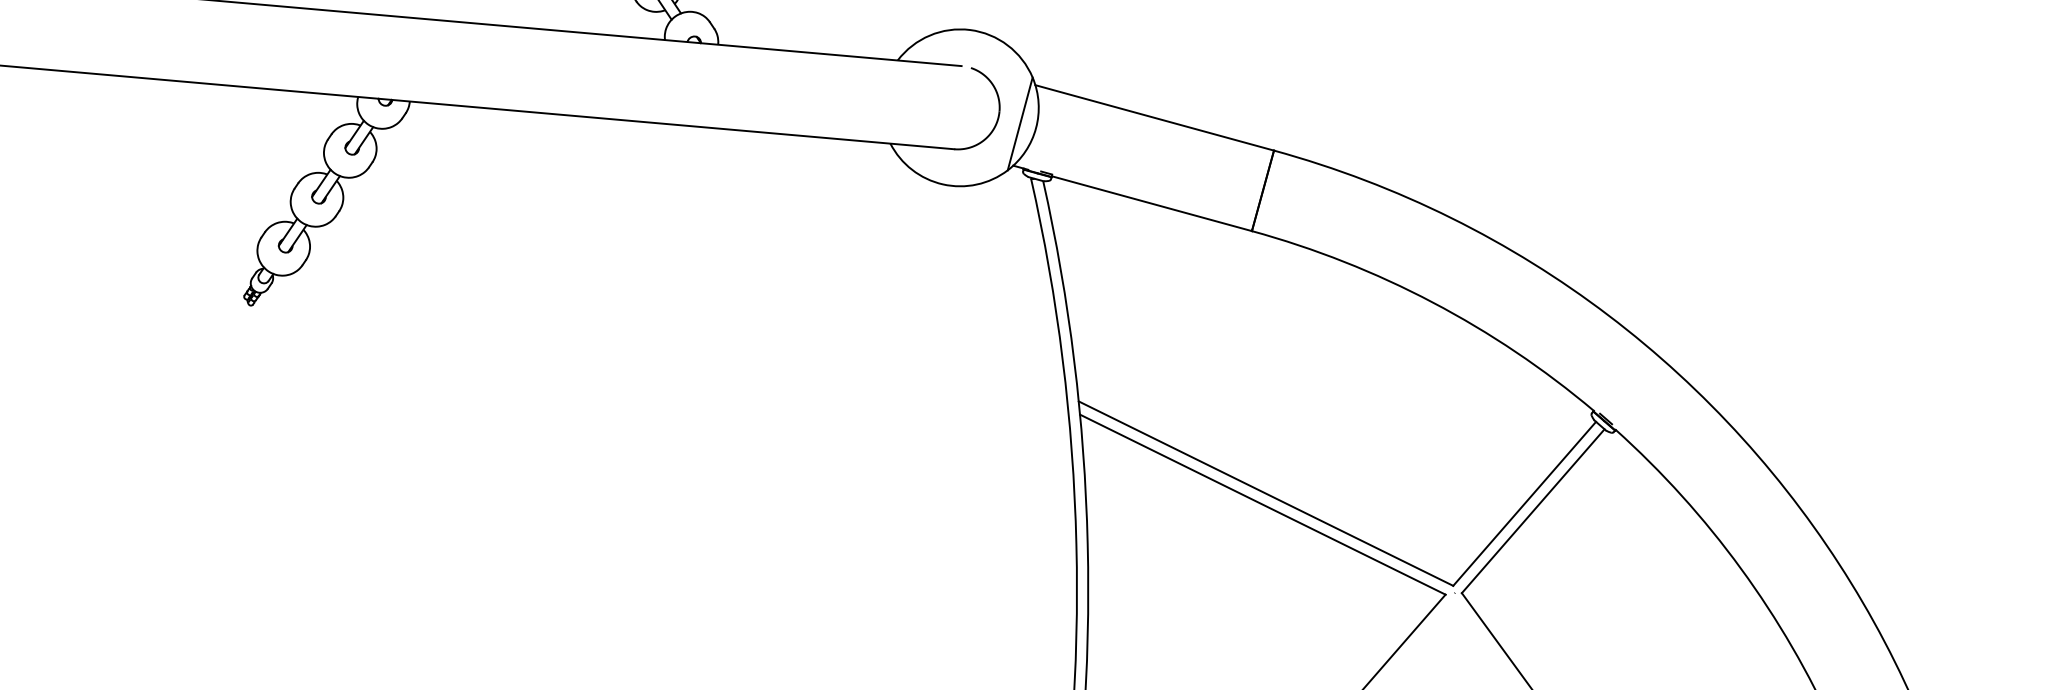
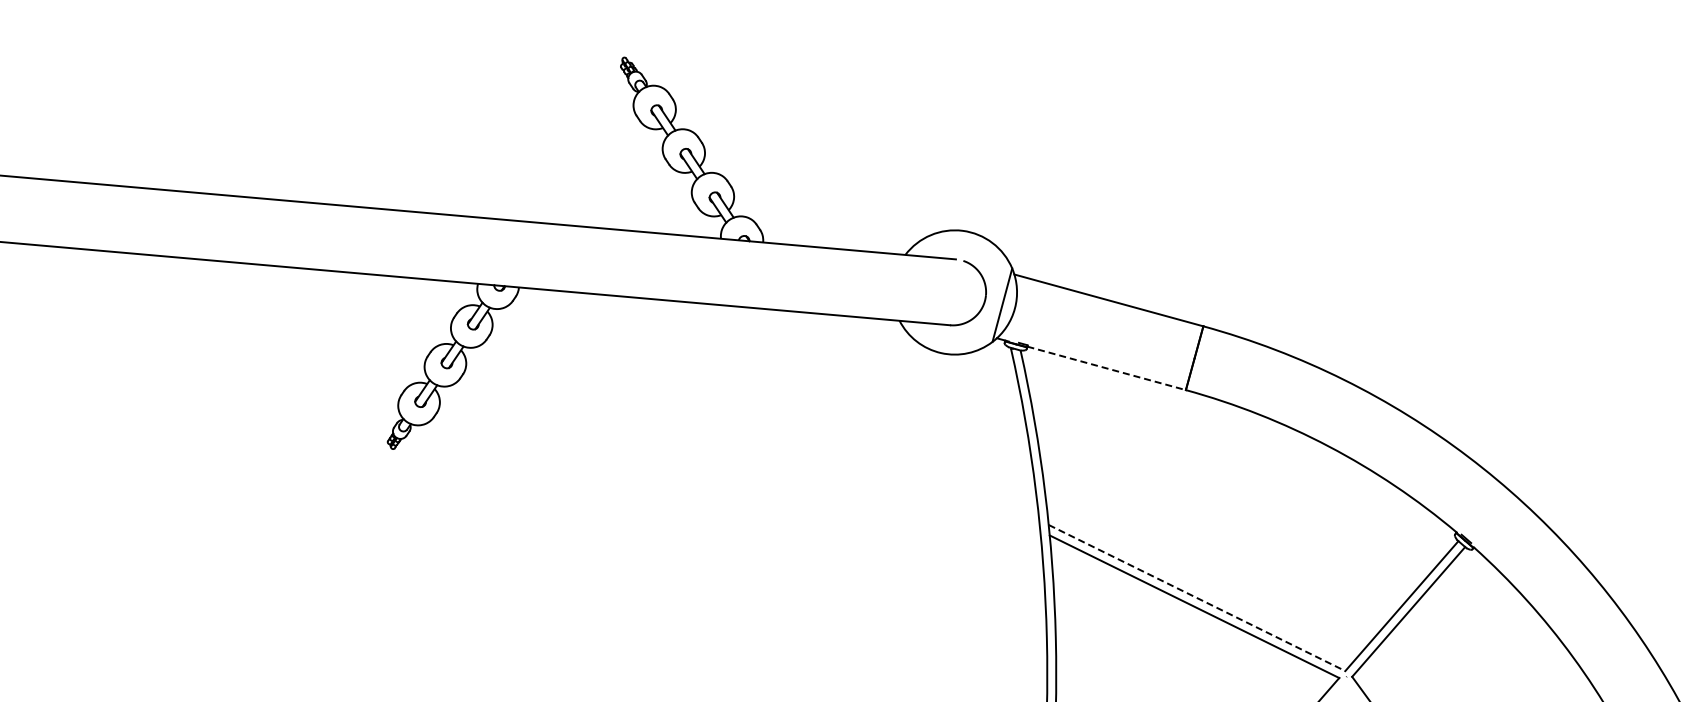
line: (1152, 203) -> (1107, 368), solid -> dashed
line: (1266, 494) -> (1197, 598), solid -> dashed

